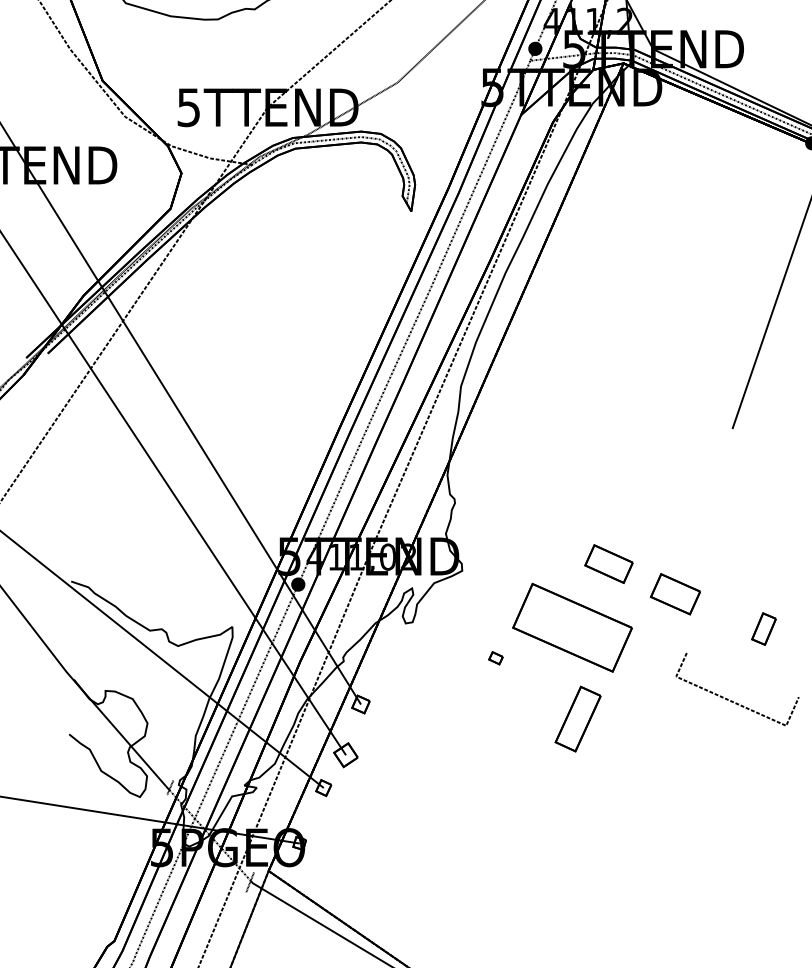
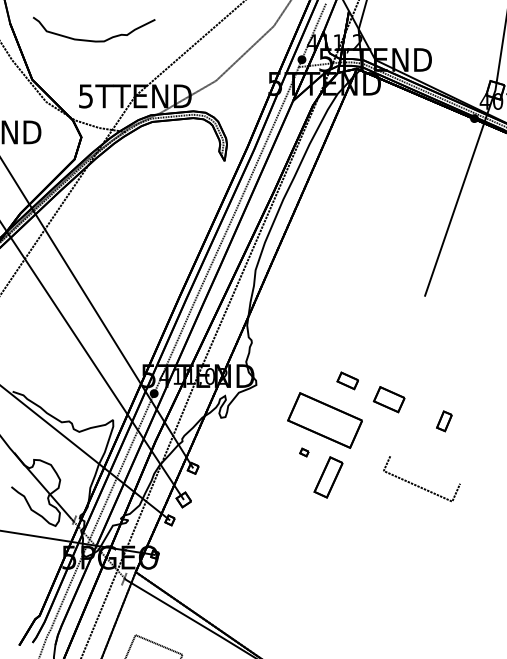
part: (608, 563) -> (347, 380), size x0.7
part: (496, 658) -> (304, 452), moved
line: (732, 699) -> (418, 485), moved

